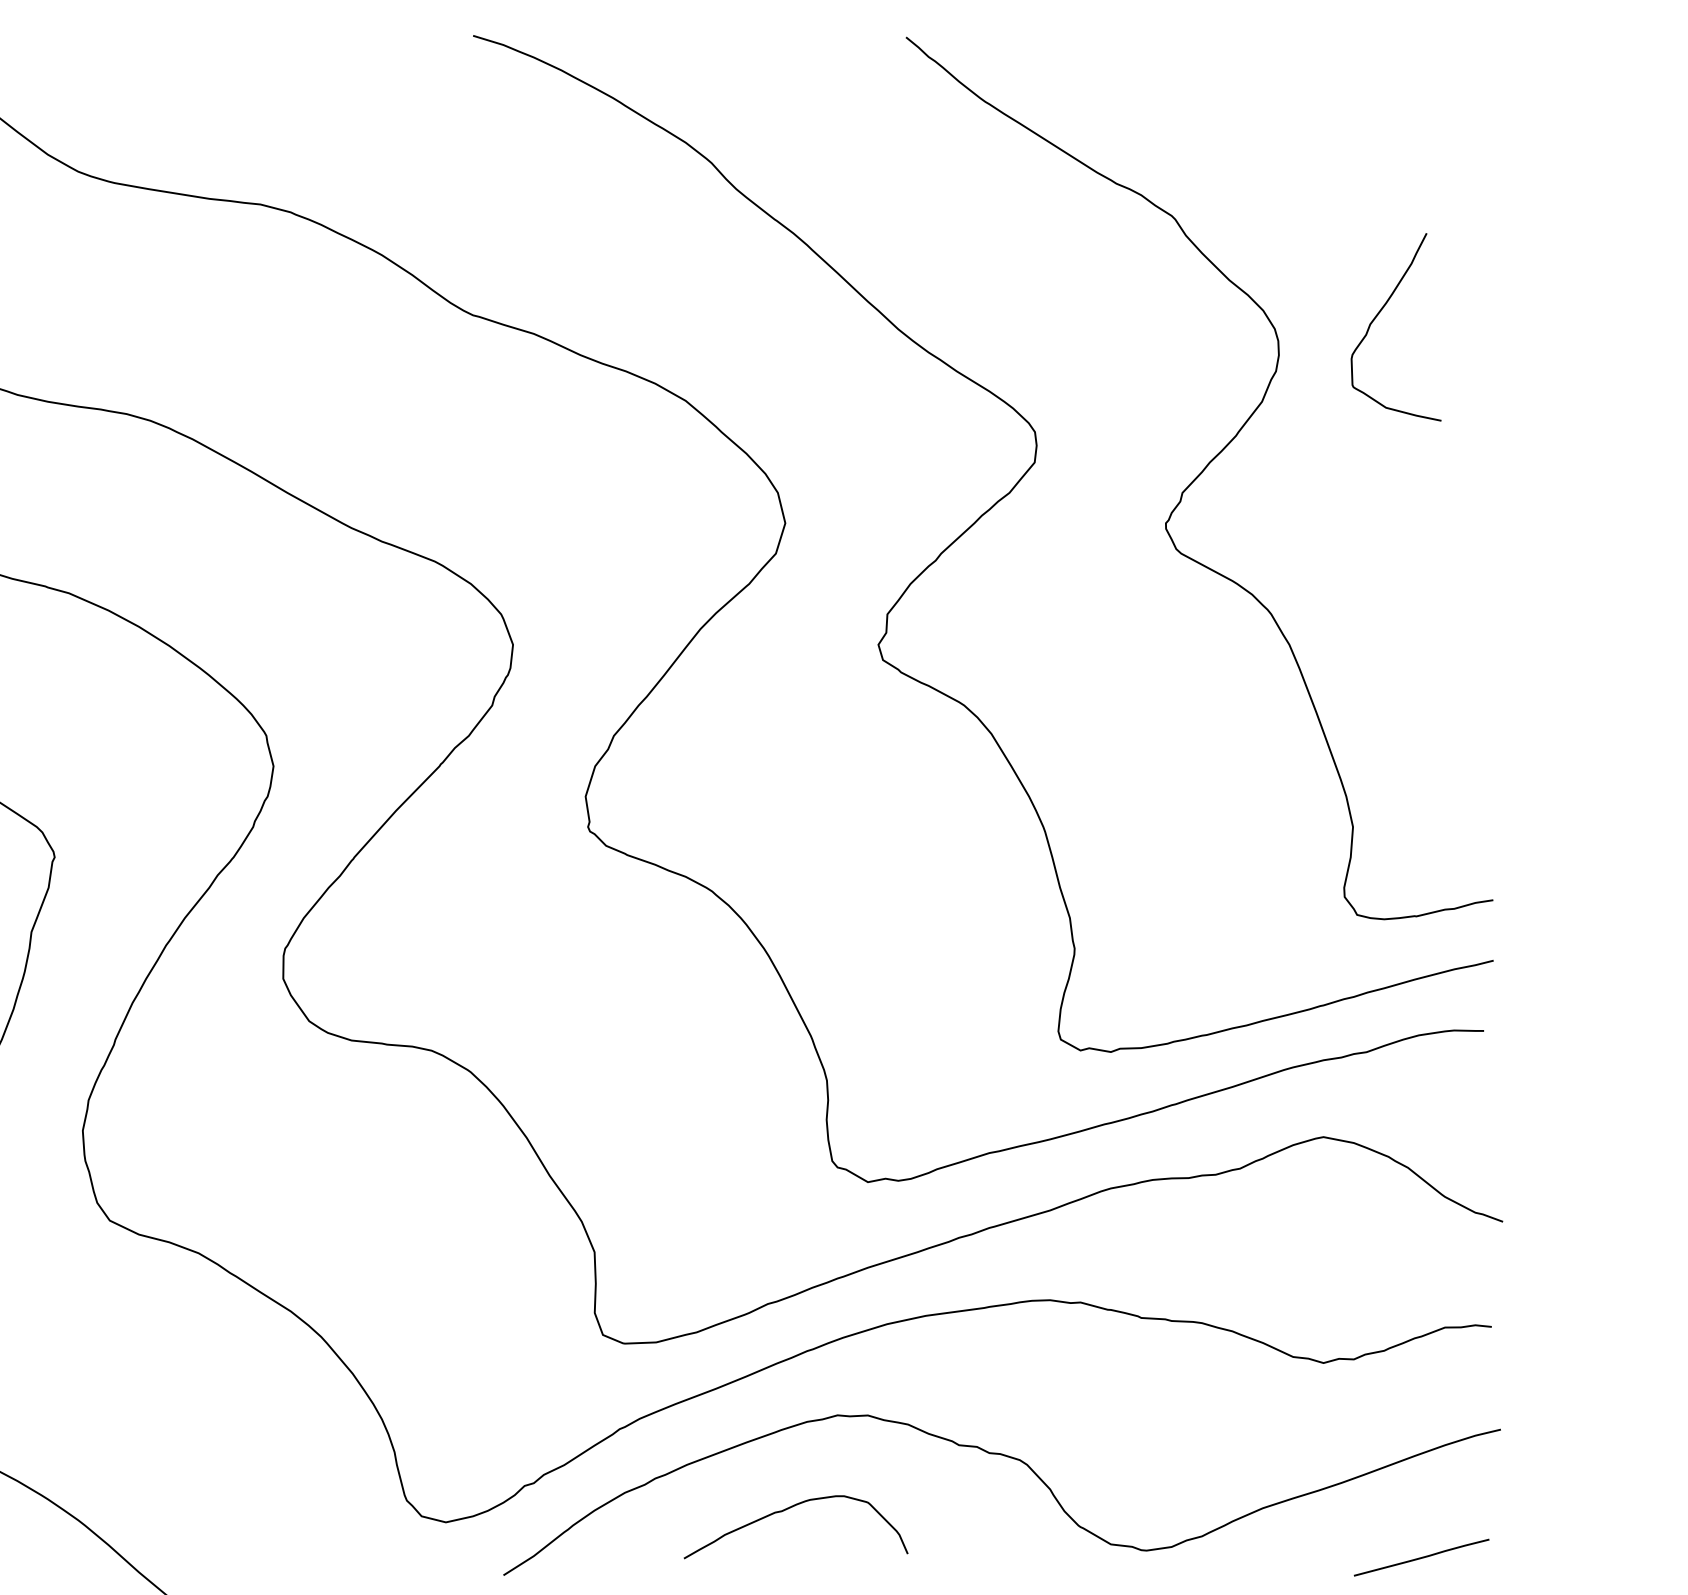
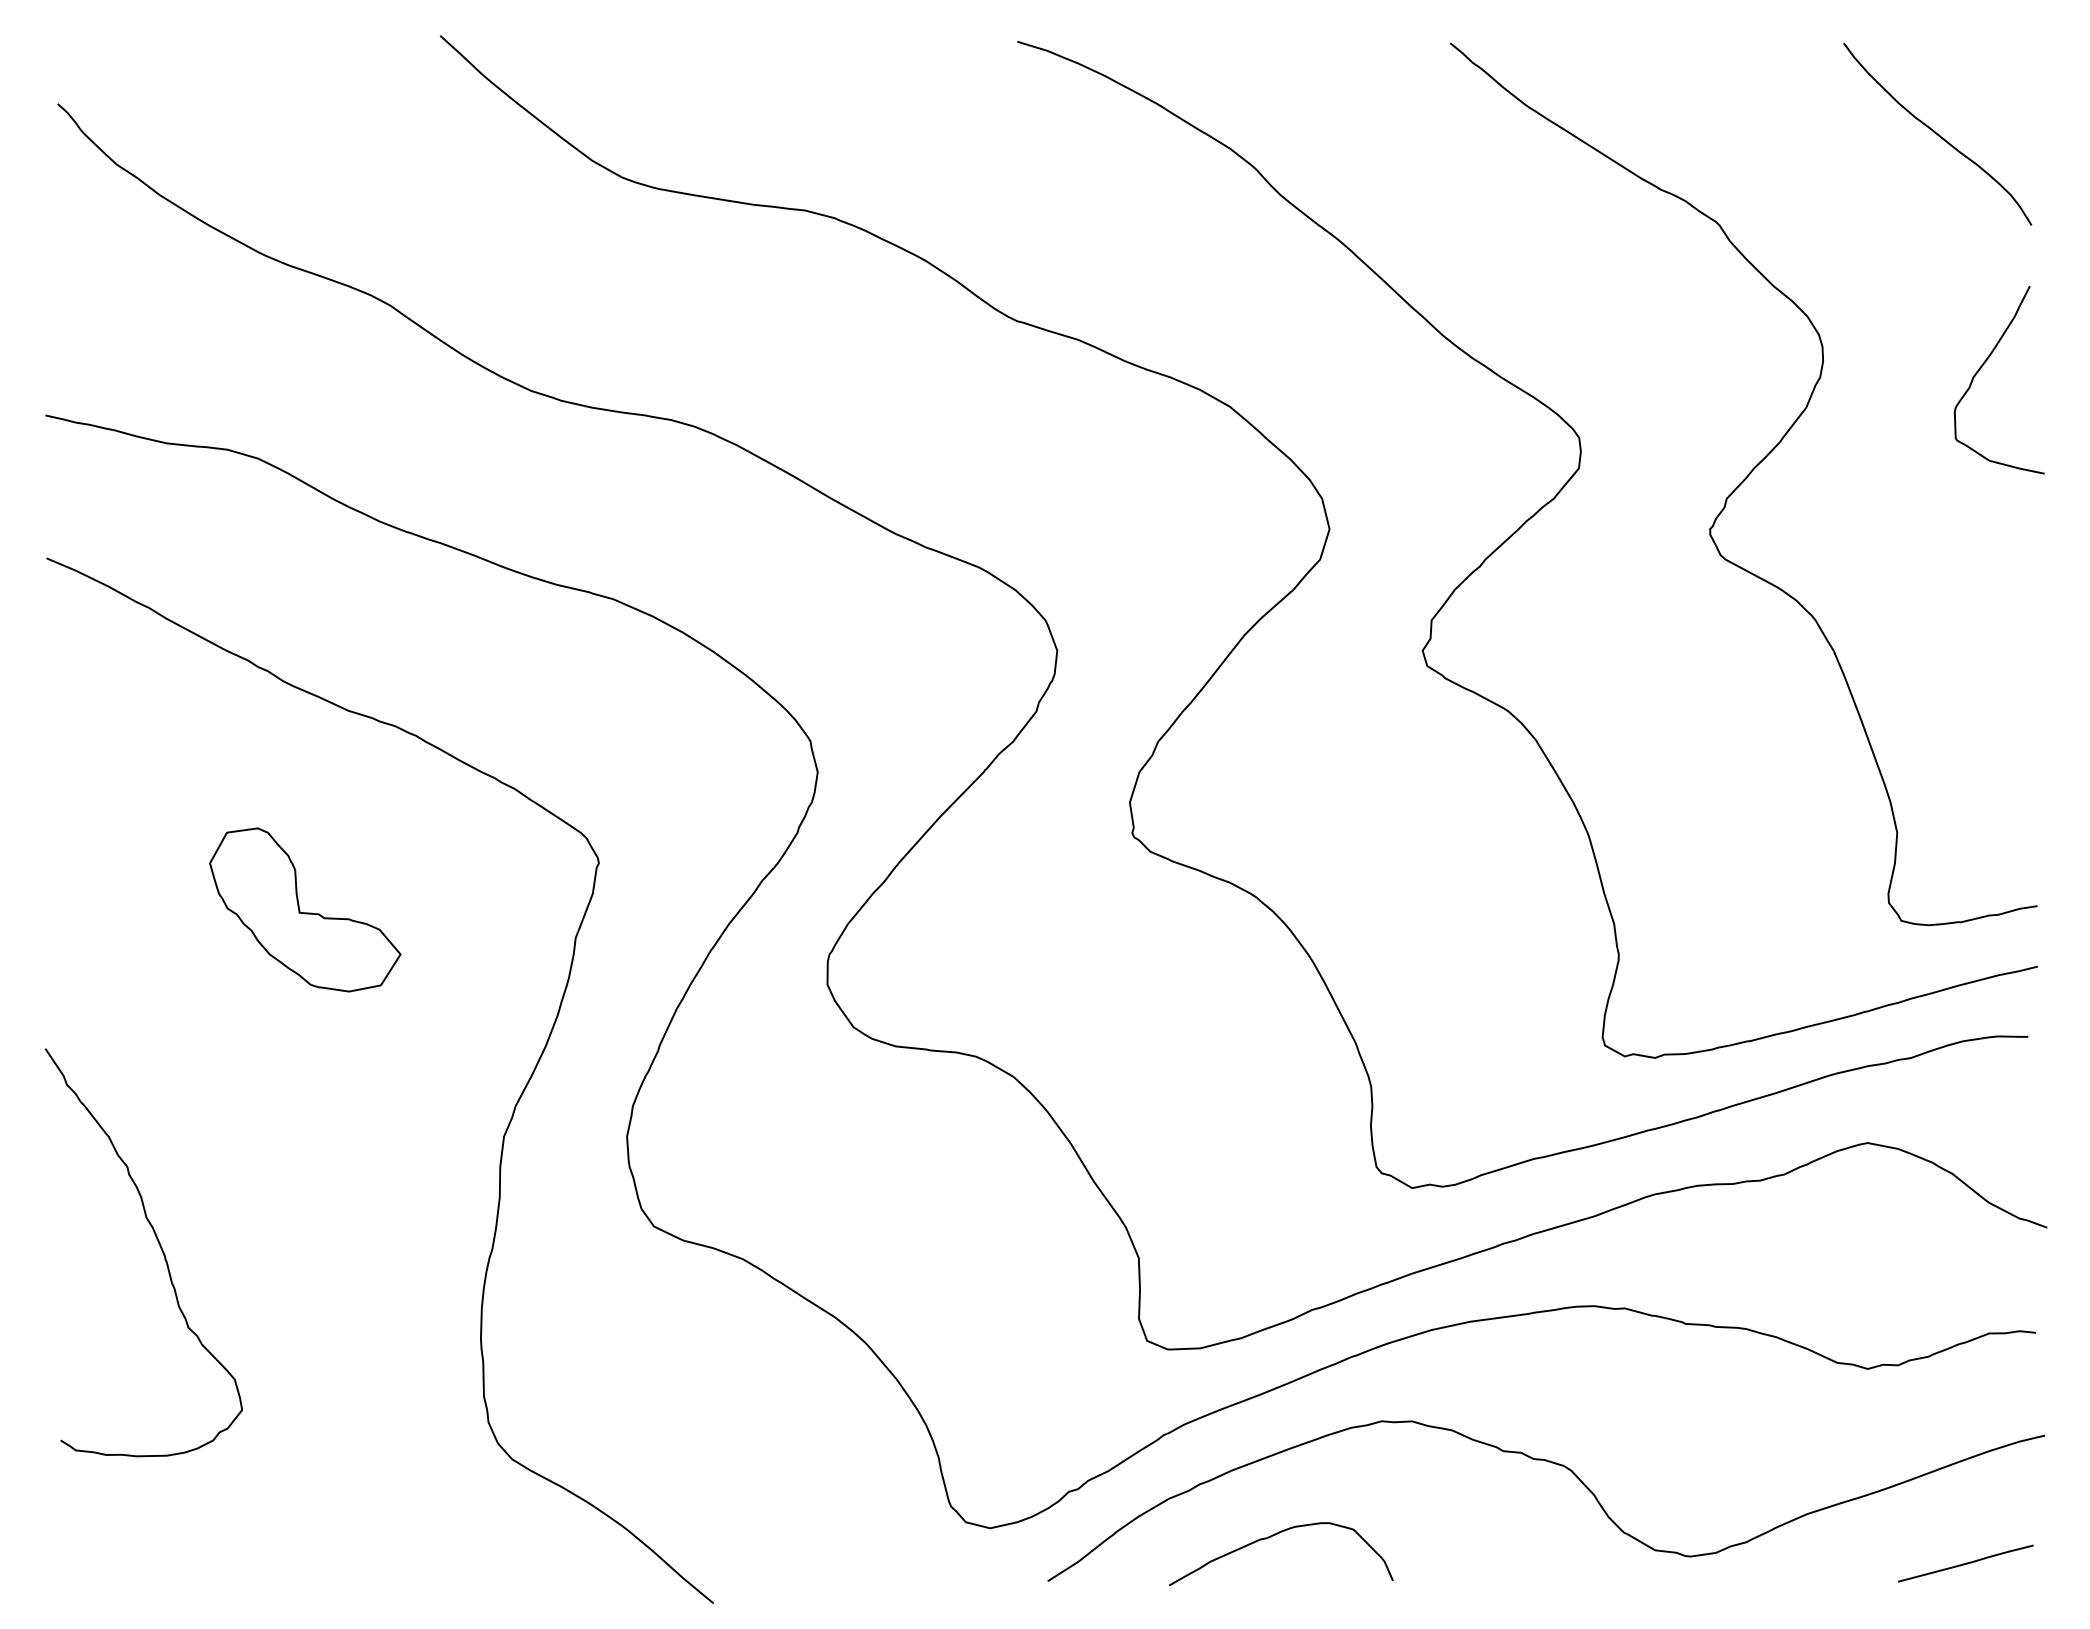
curve: (1393, 127) -> (1937, 133), added
curve: (1379, 314) -> (1982, 367), moved
curve: (788, 1509) -> (1273, 1536), moved

